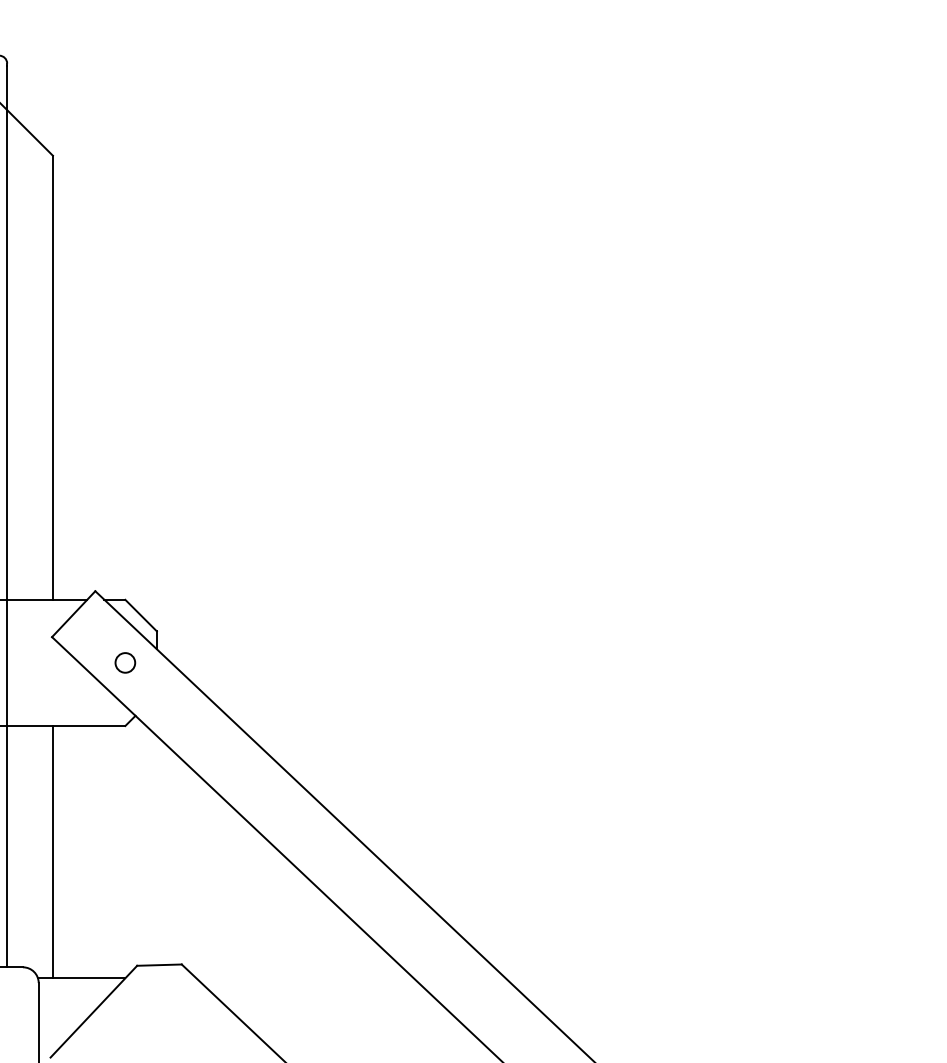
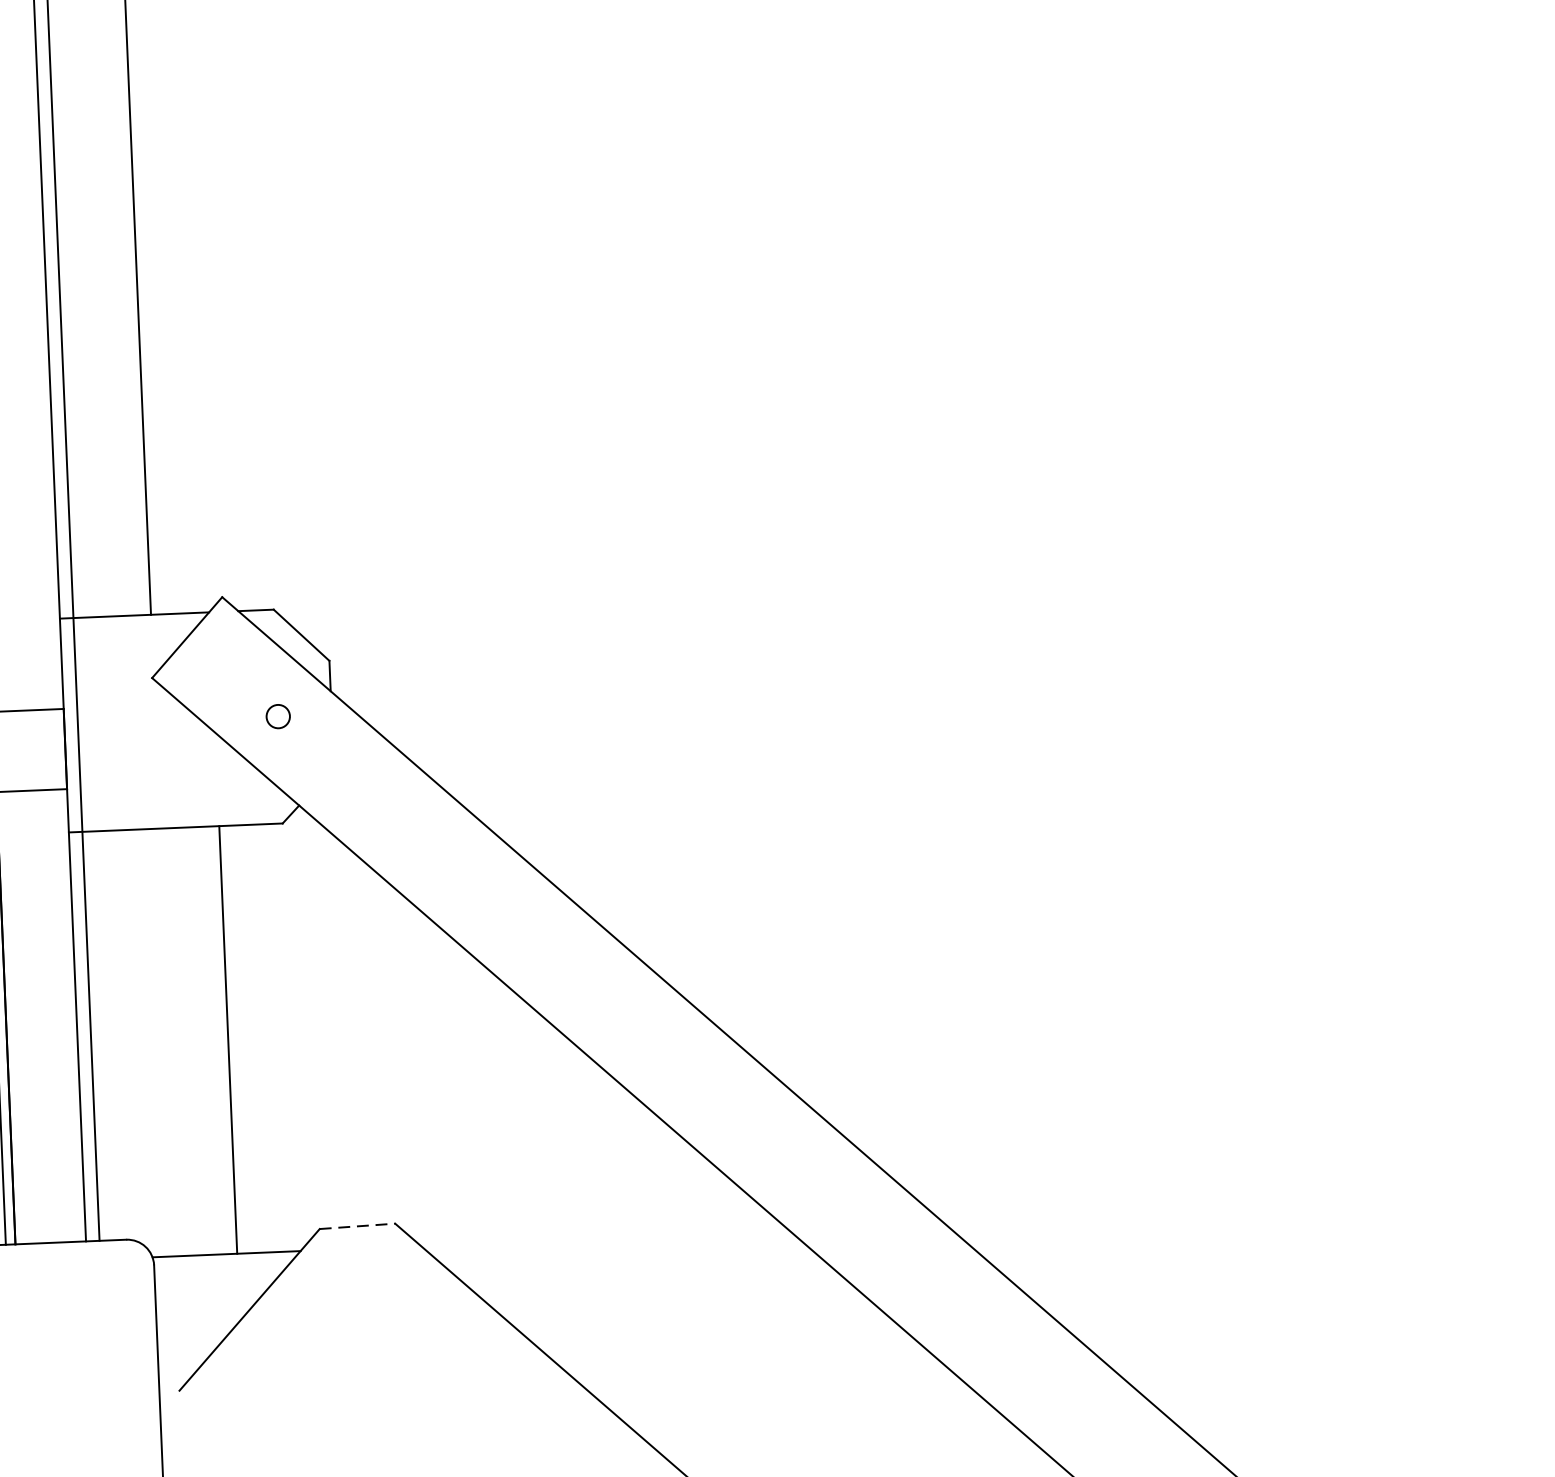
circle: (125, 662) -> (278, 715), size x0.7
line: (52, 852) -> (227, 1040), moved
line: (159, 965) -> (357, 1226), solid -> dashed

